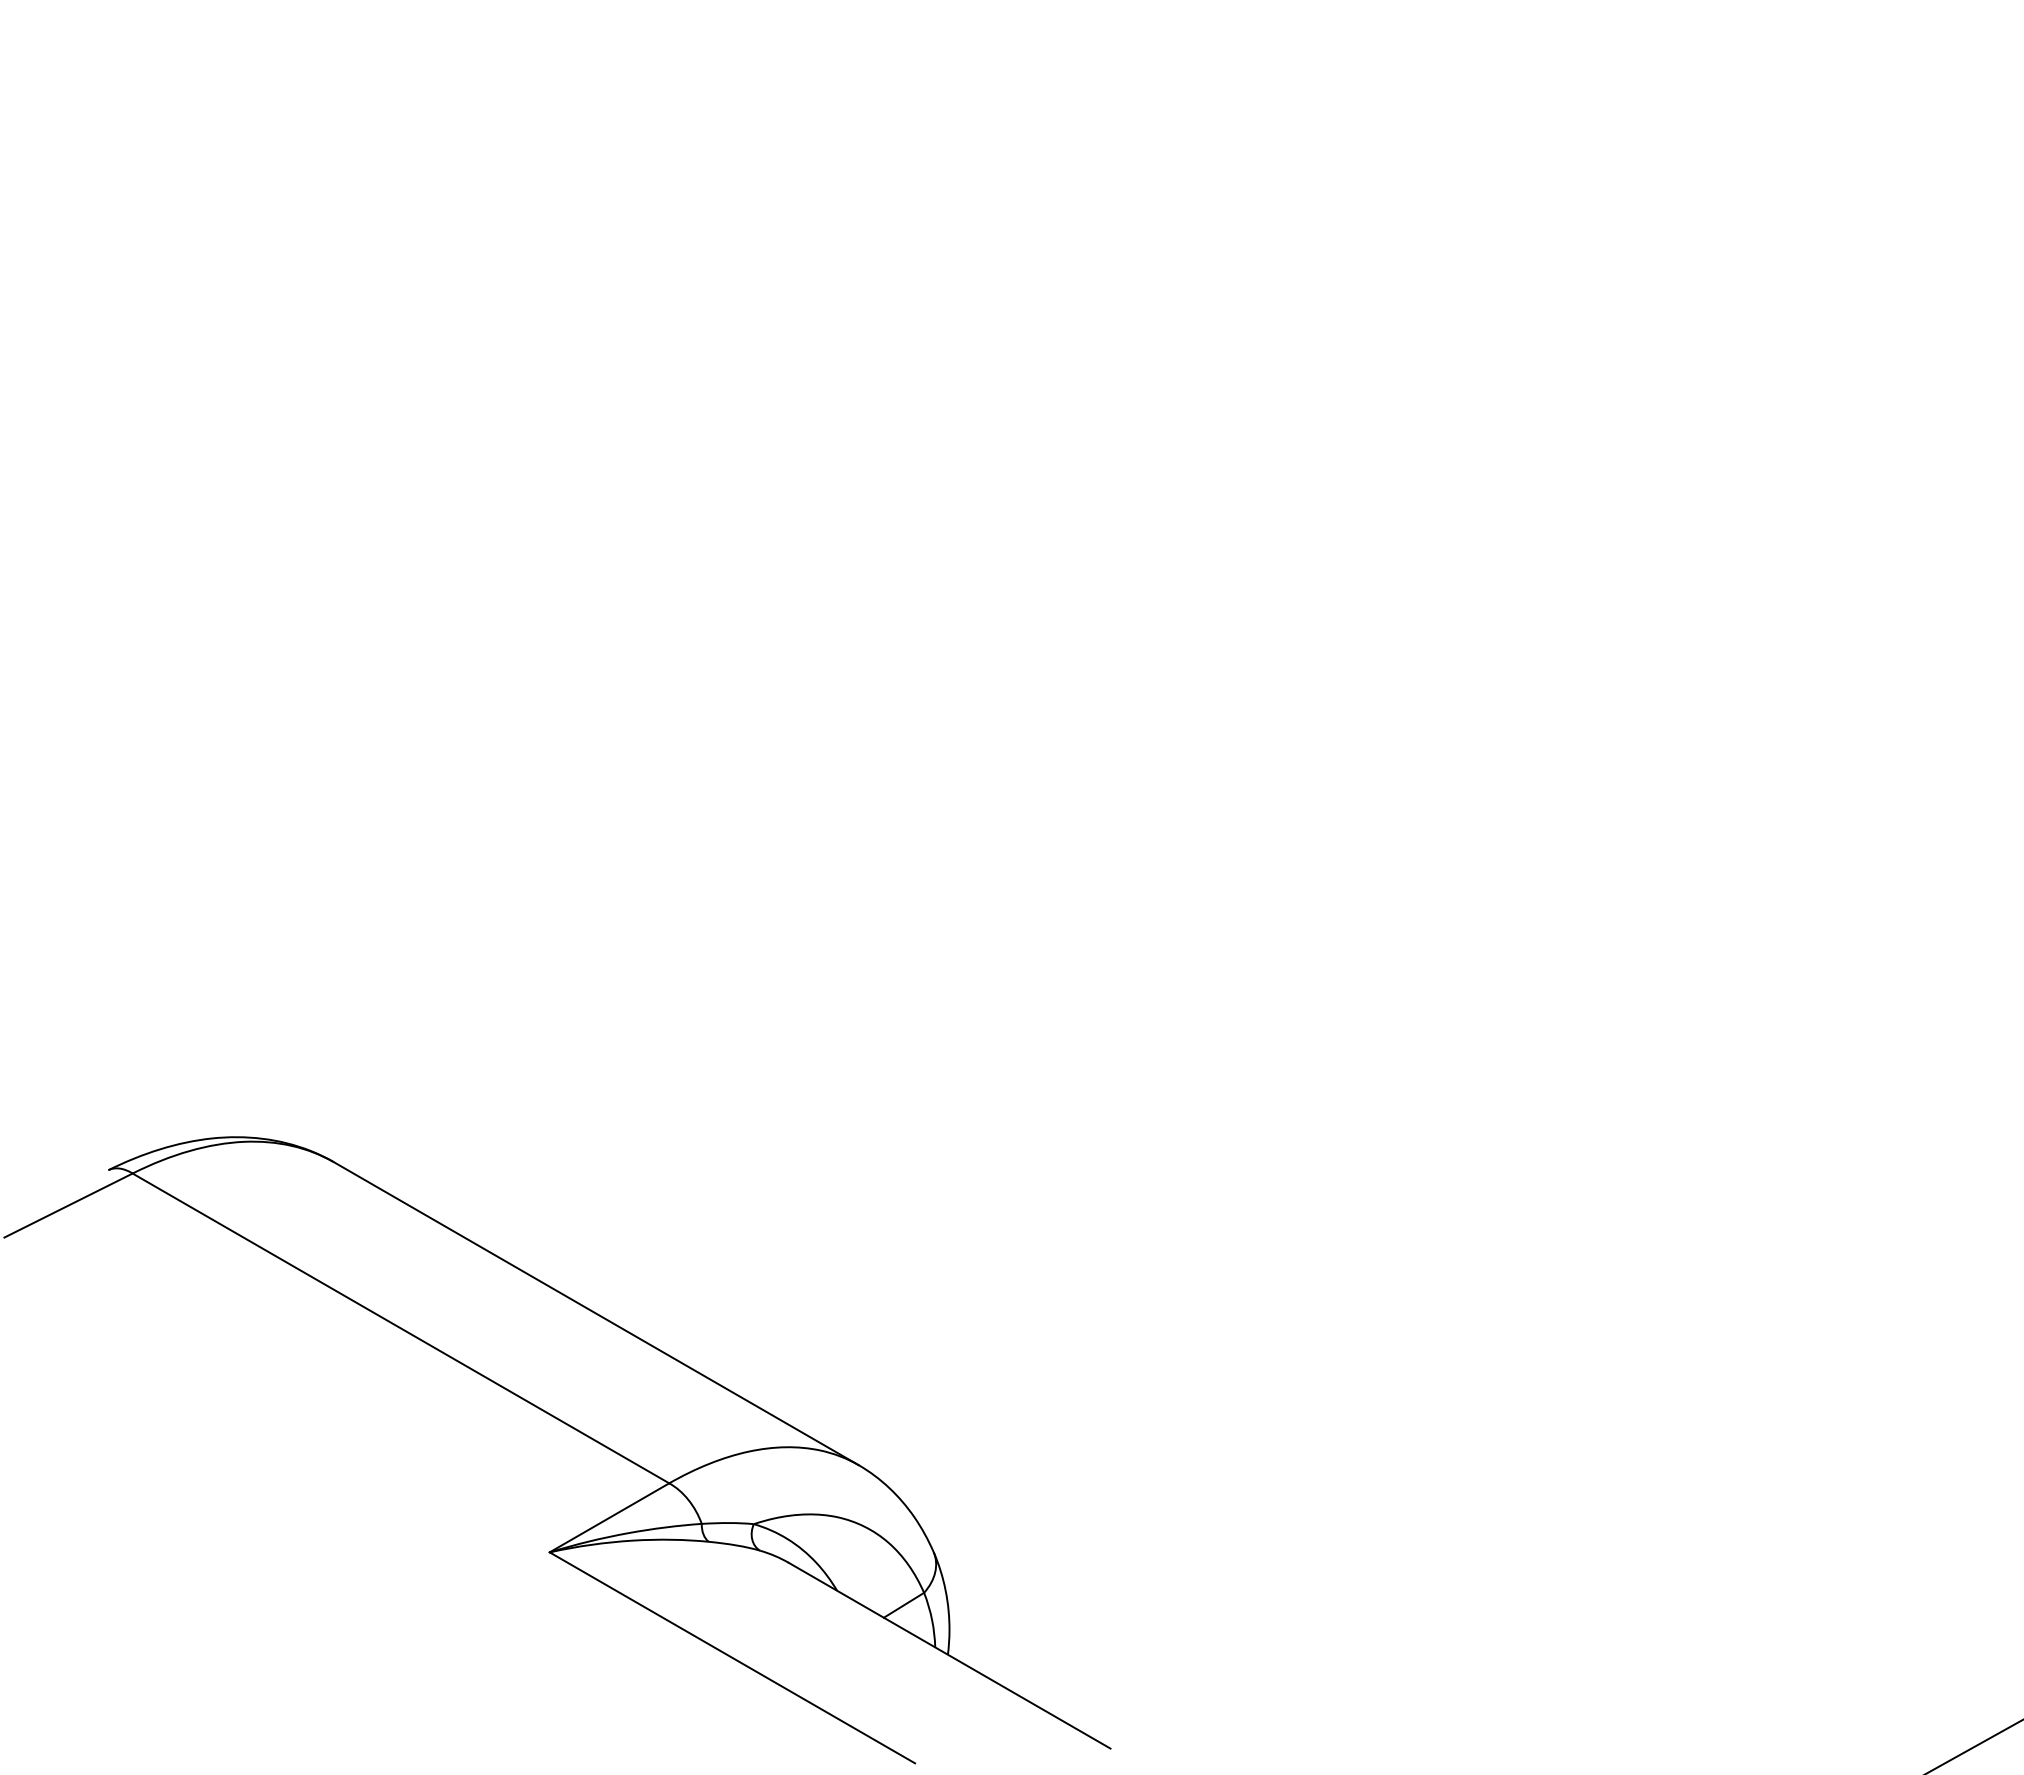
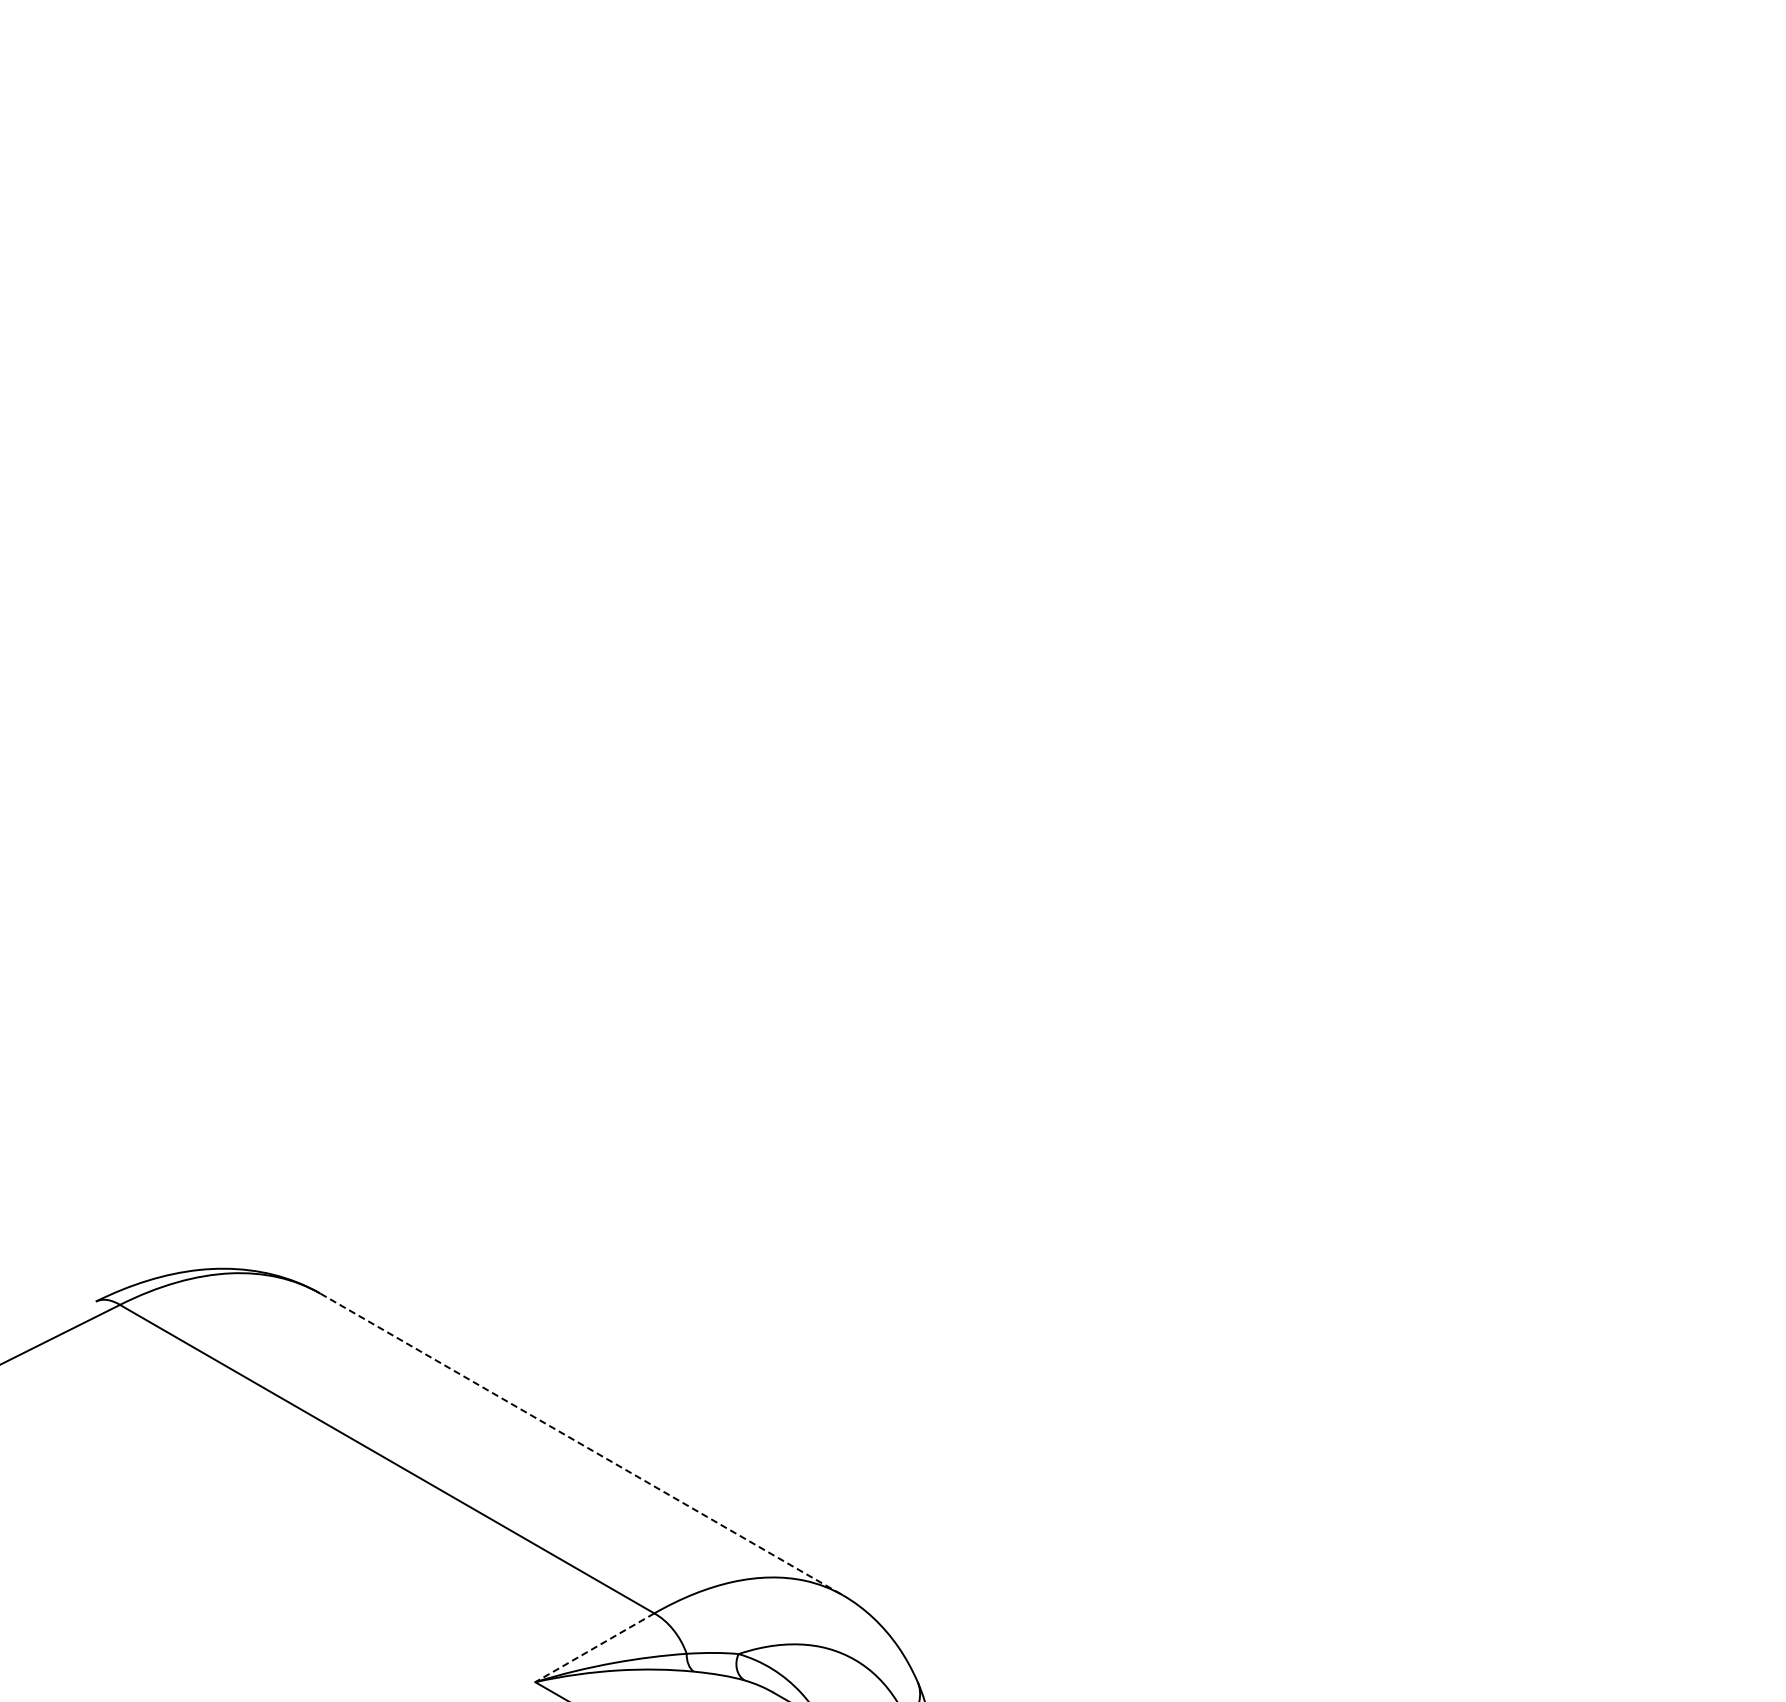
line: (596, 1313) -> (581, 1444), solid -> dashed
line: (609, 1518) -> (594, 1648), solid -> dashed

